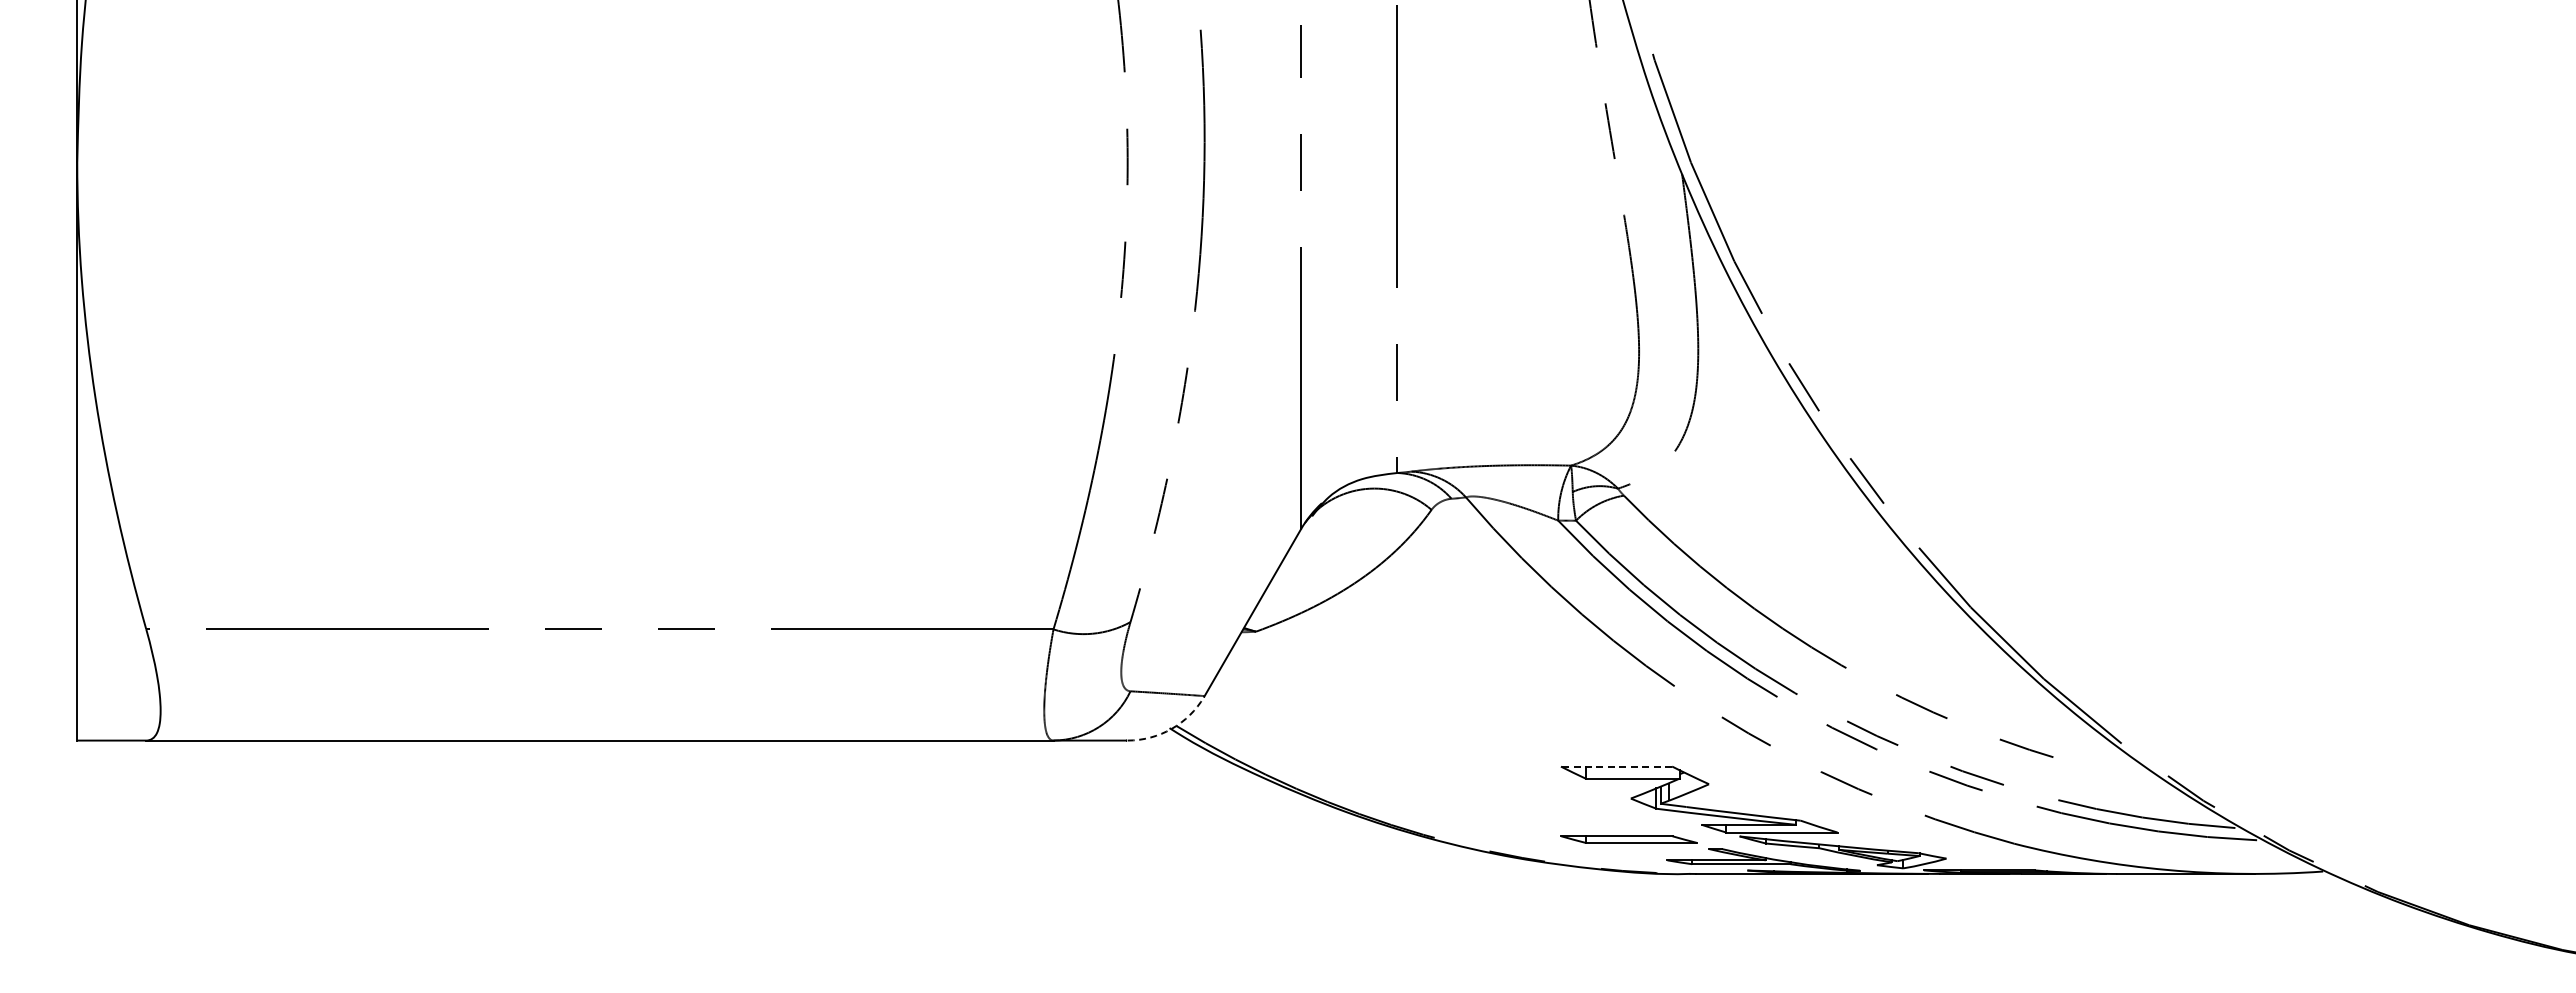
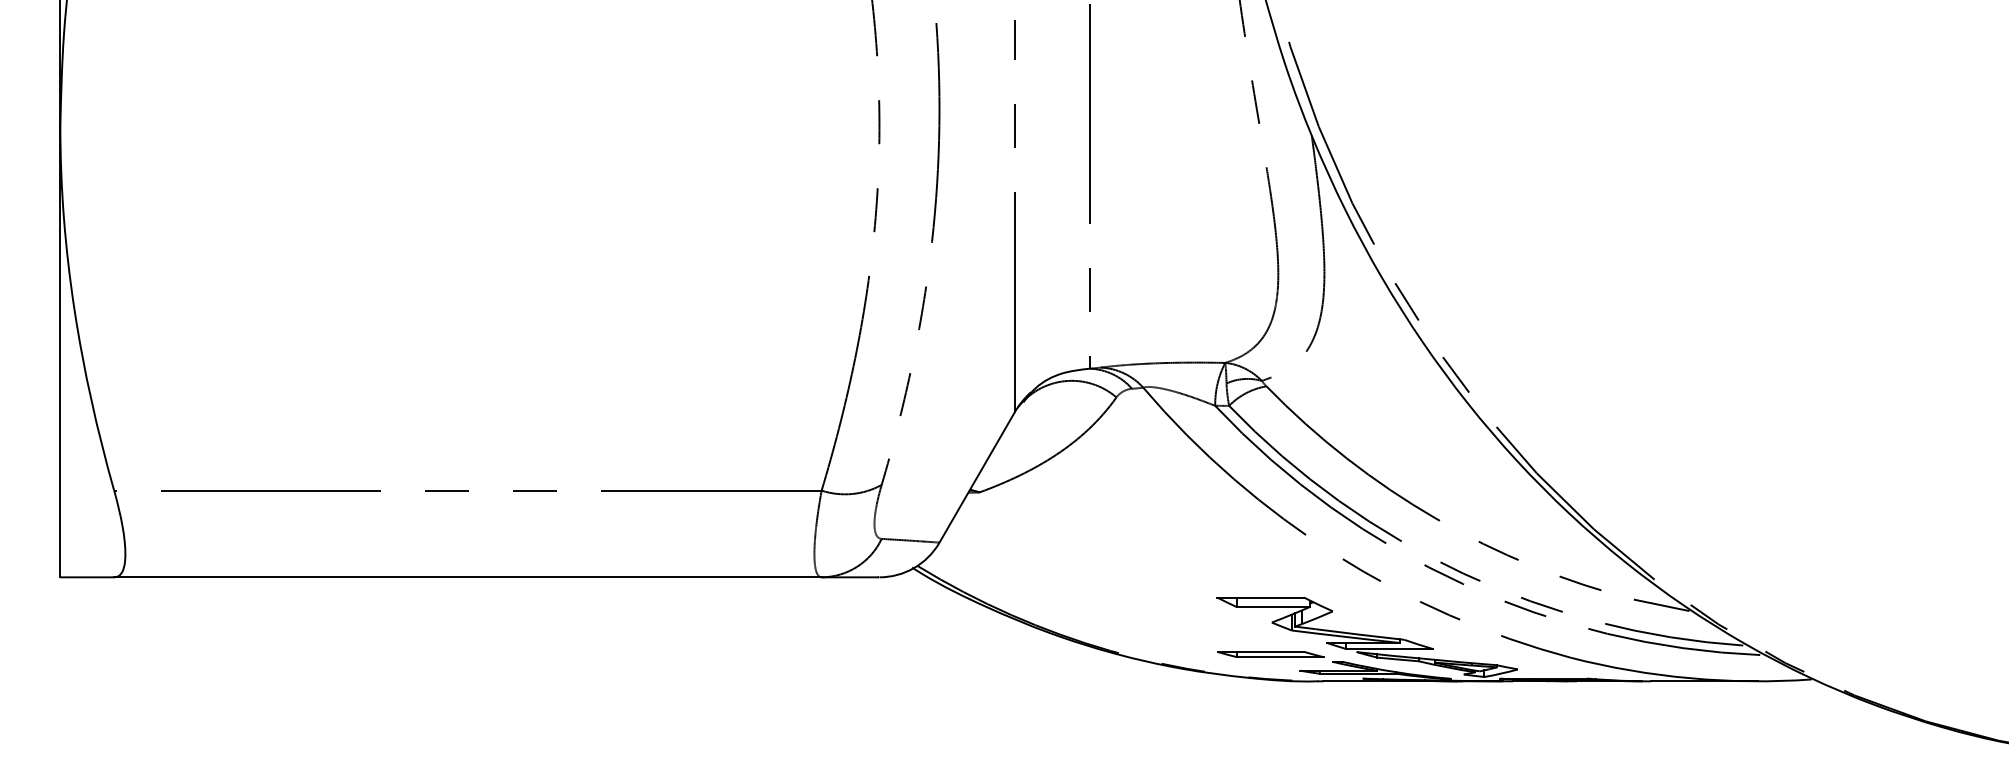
arc: (1171, 728) -> (913, 567), dashed -> solid
line: (1616, 766) -> (1260, 597), dashed -> solid
line: (2130, 776) -> (1661, 605), added

